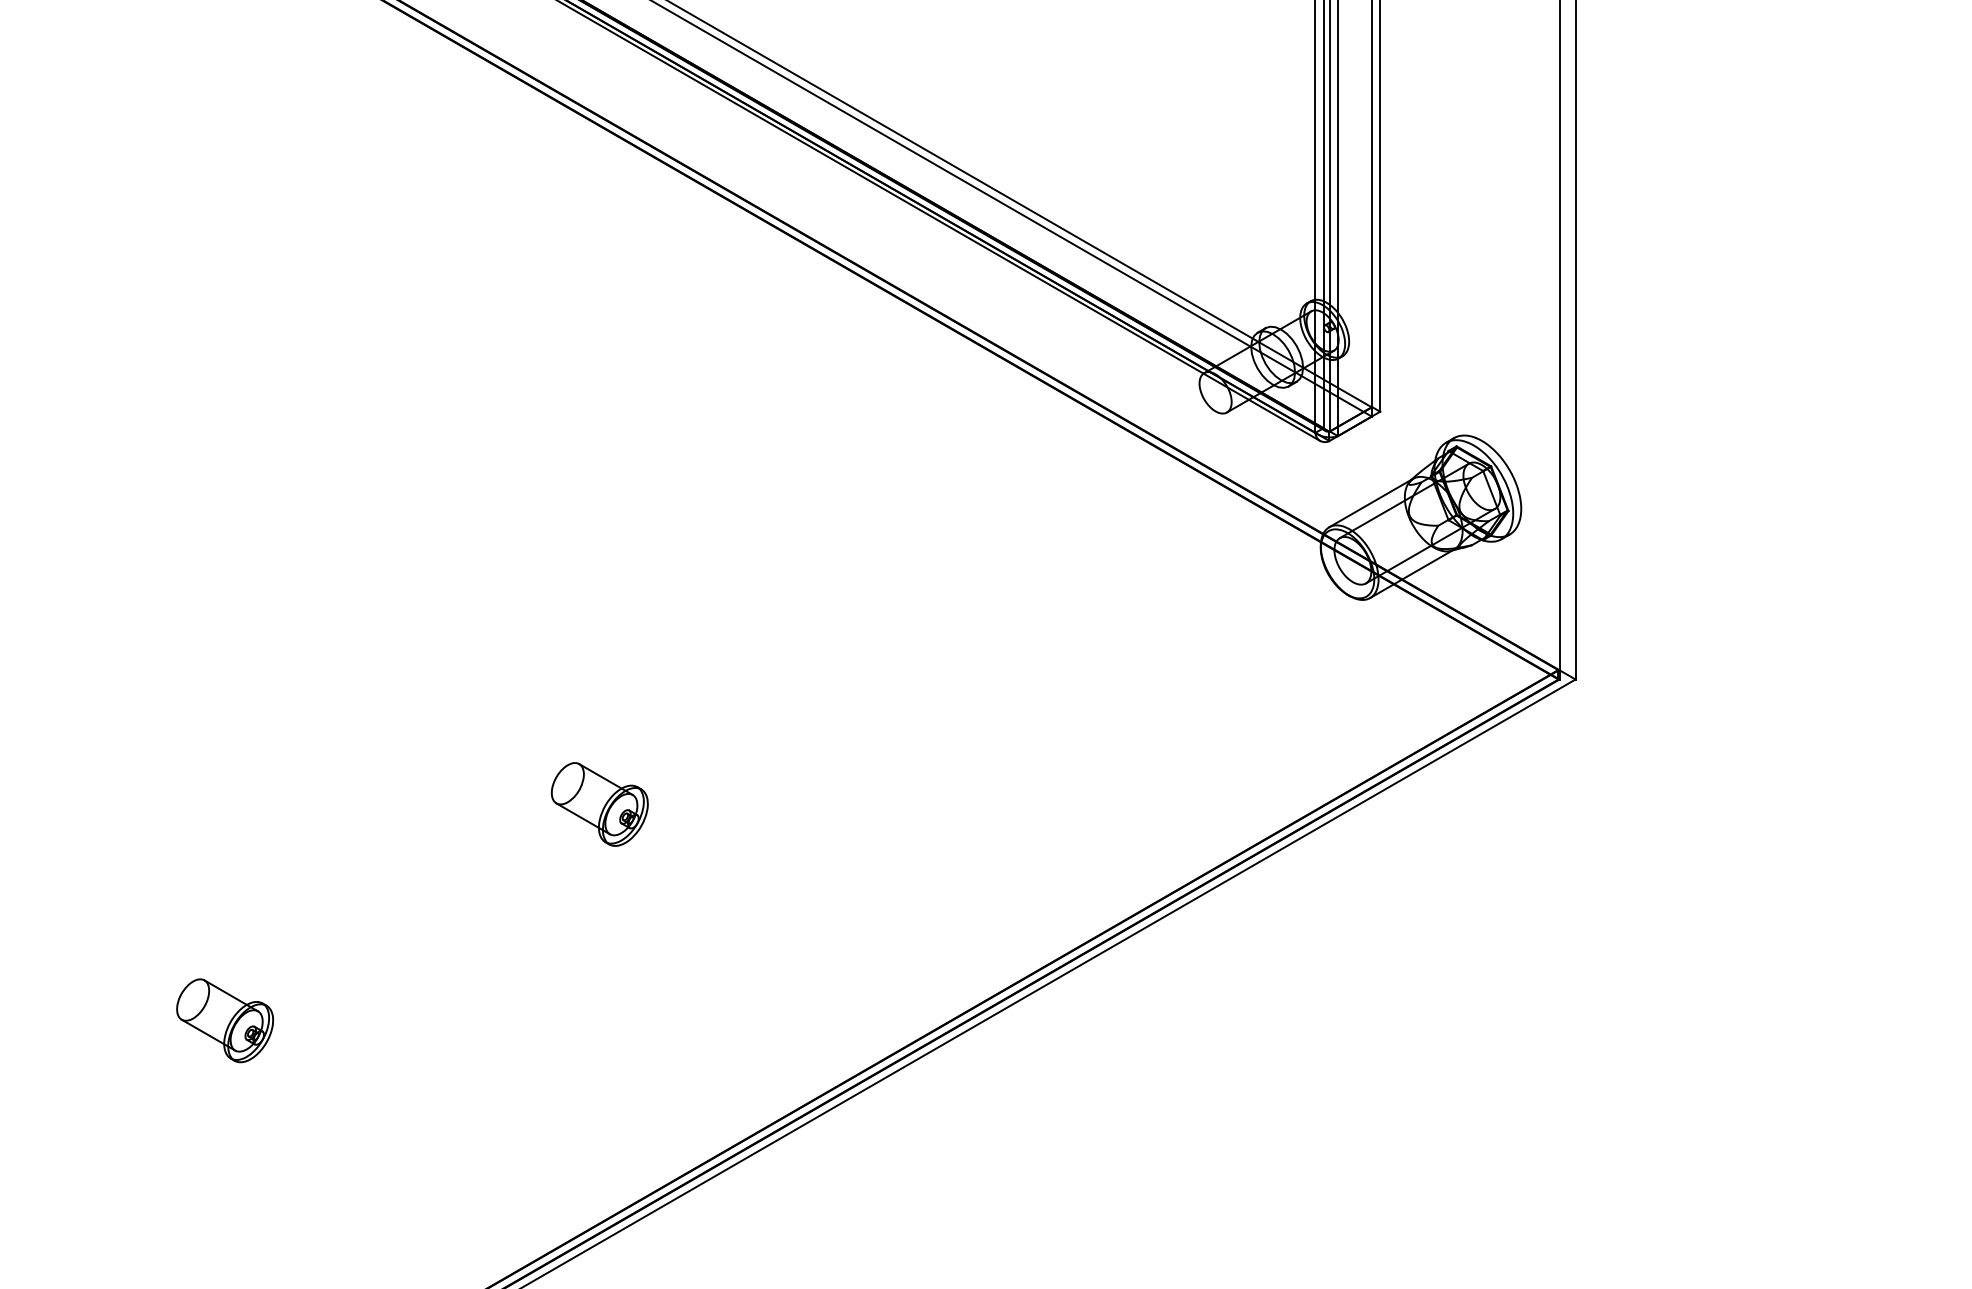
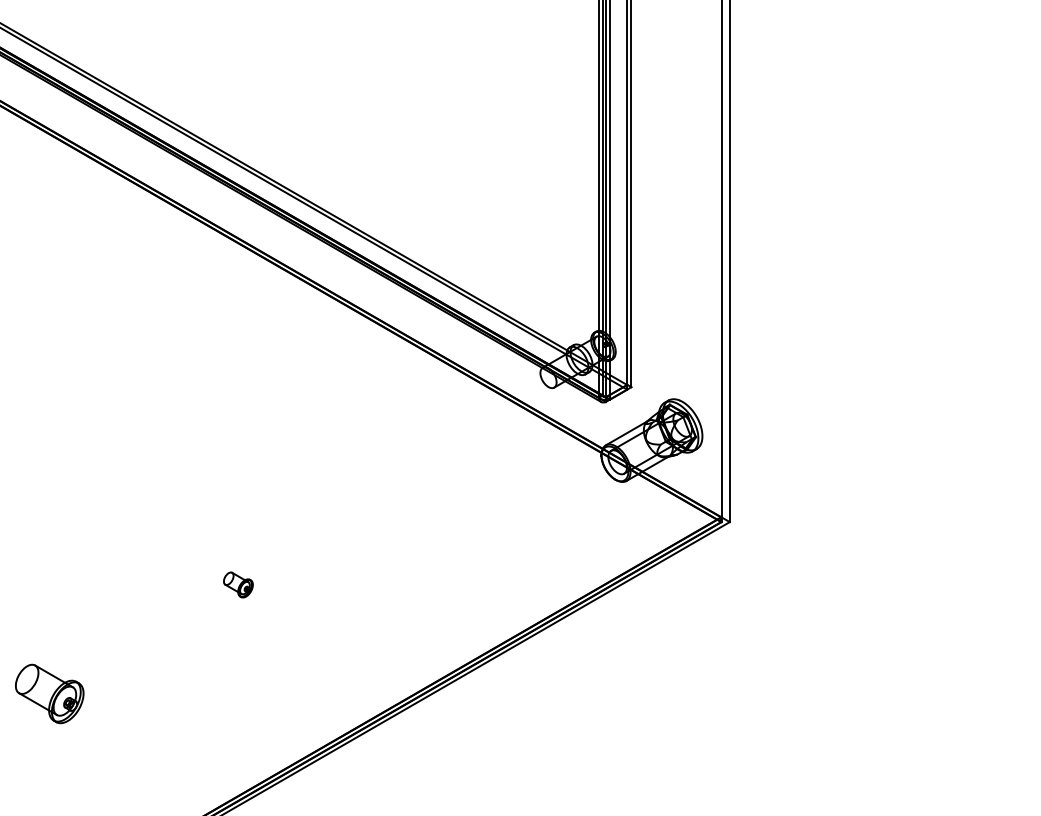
part: (600, 803) -> (238, 584), size x0.6
part: (224, 1019) -> (49, 693), size x1.4

